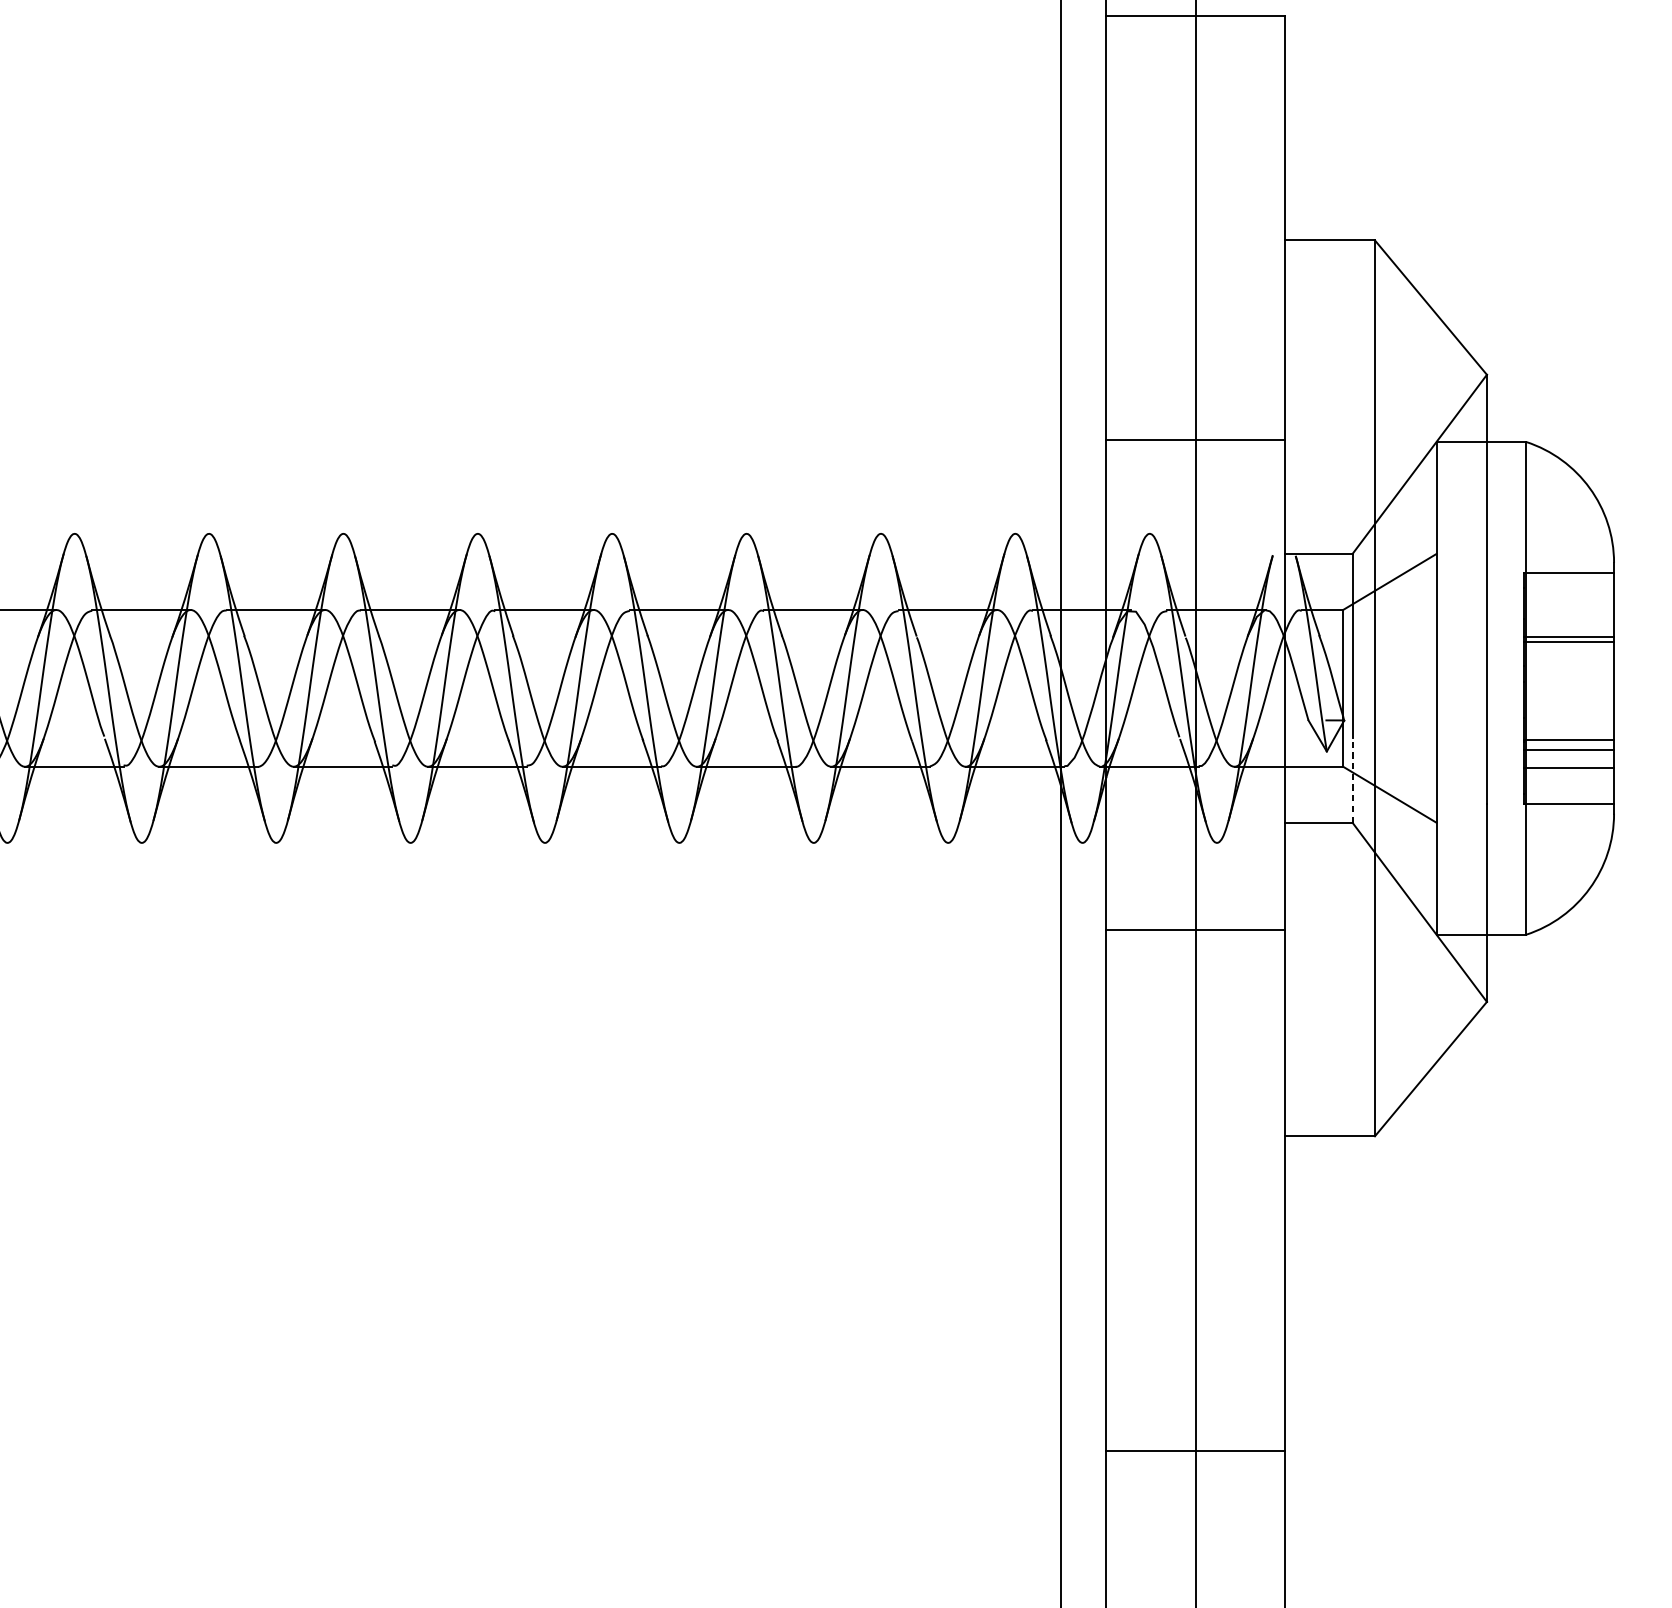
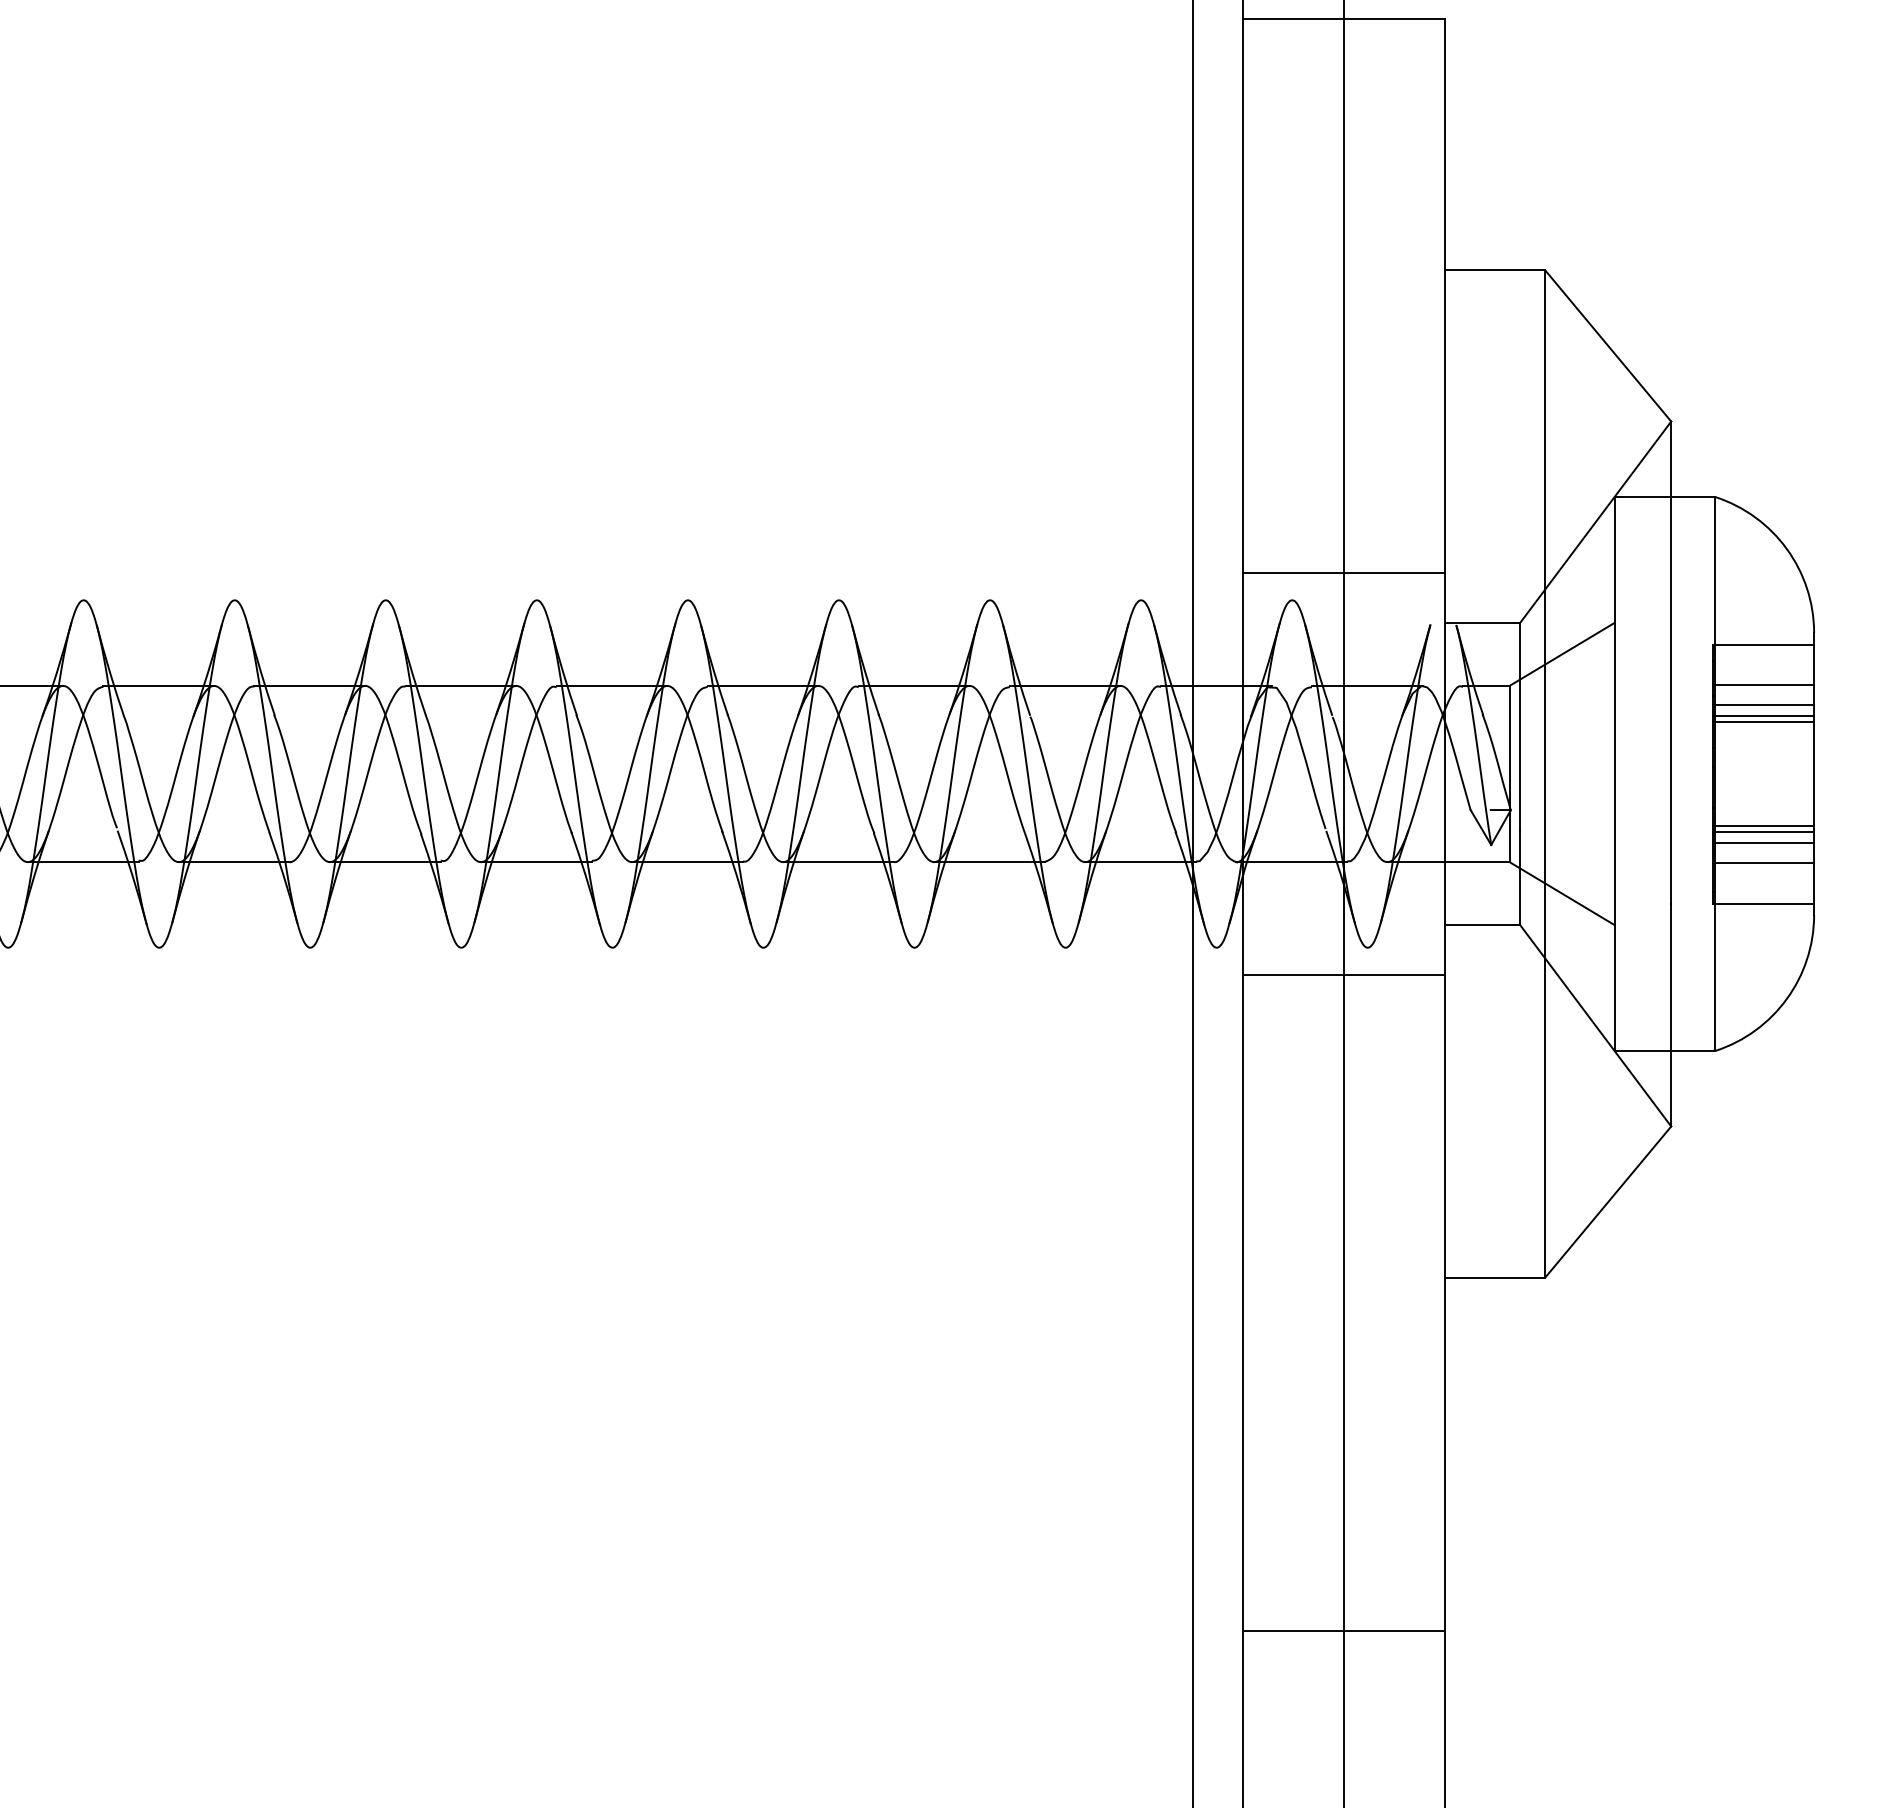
line: (1195, 439) -> (1343, 572), moved
line: (1569, 608) -> (1763, 684), added
line: (1569, 627) -> (1763, 705), added
line: (1569, 735) -> (1763, 826), added
line: (1352, 780) -> (1520, 877), dashed -> solid
line: (1195, 929) -> (1343, 975), moved

